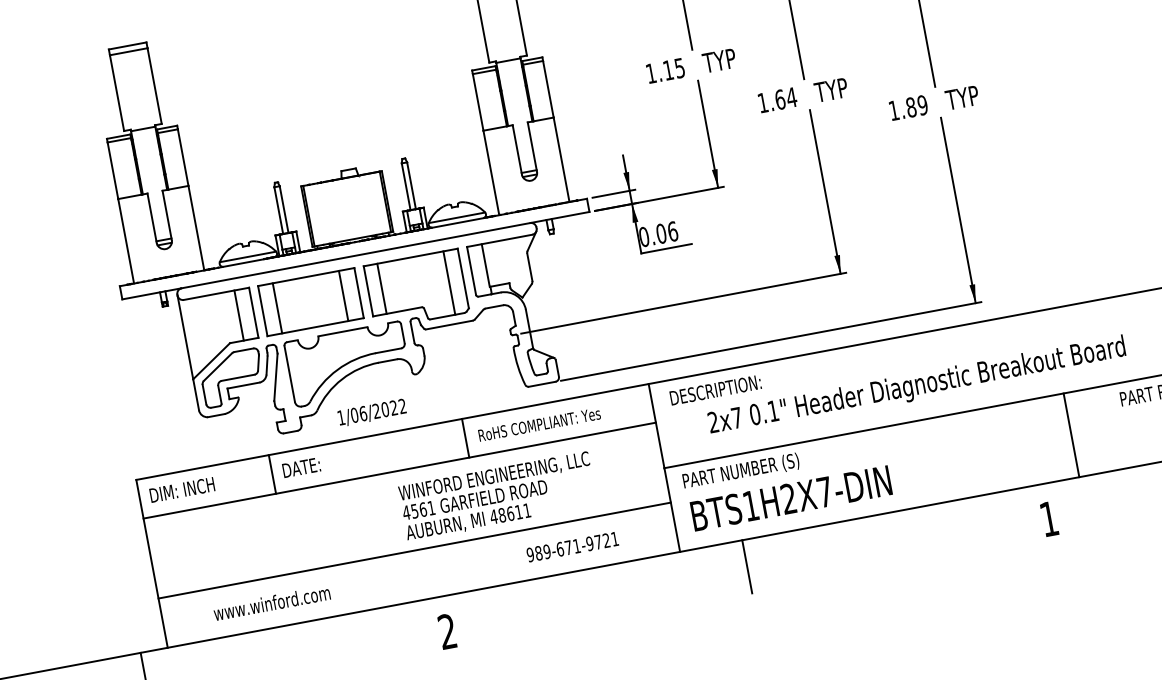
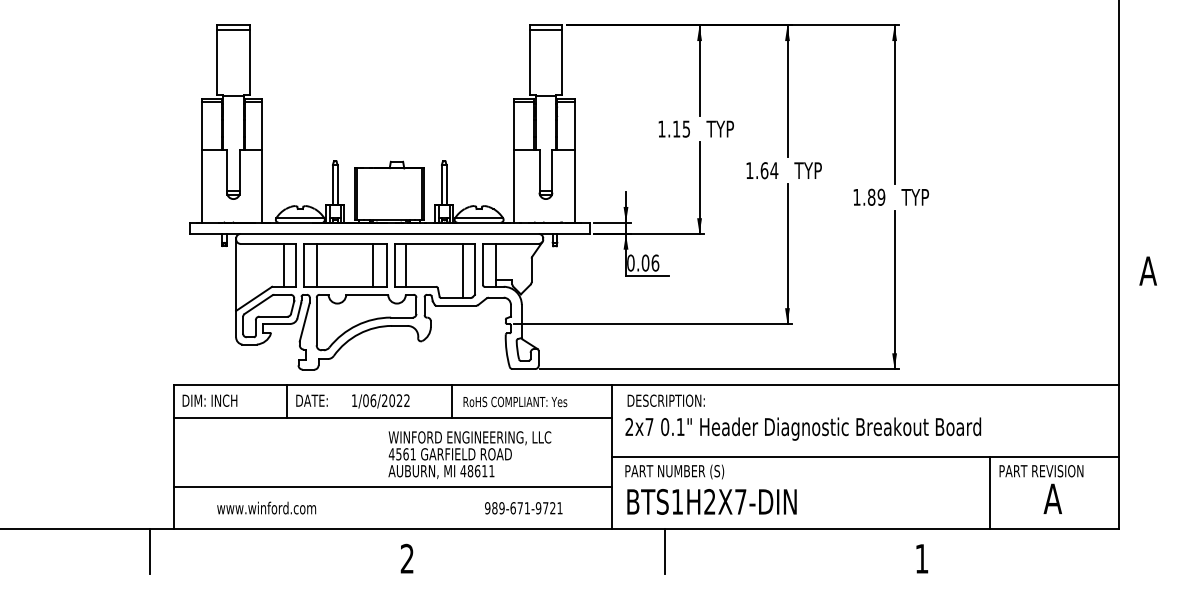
text: (917, 386) -> (803, 428), moved
text: (371, 413) -> (380, 401), moved
line: (1071, 434) -> (990, 492), moved

